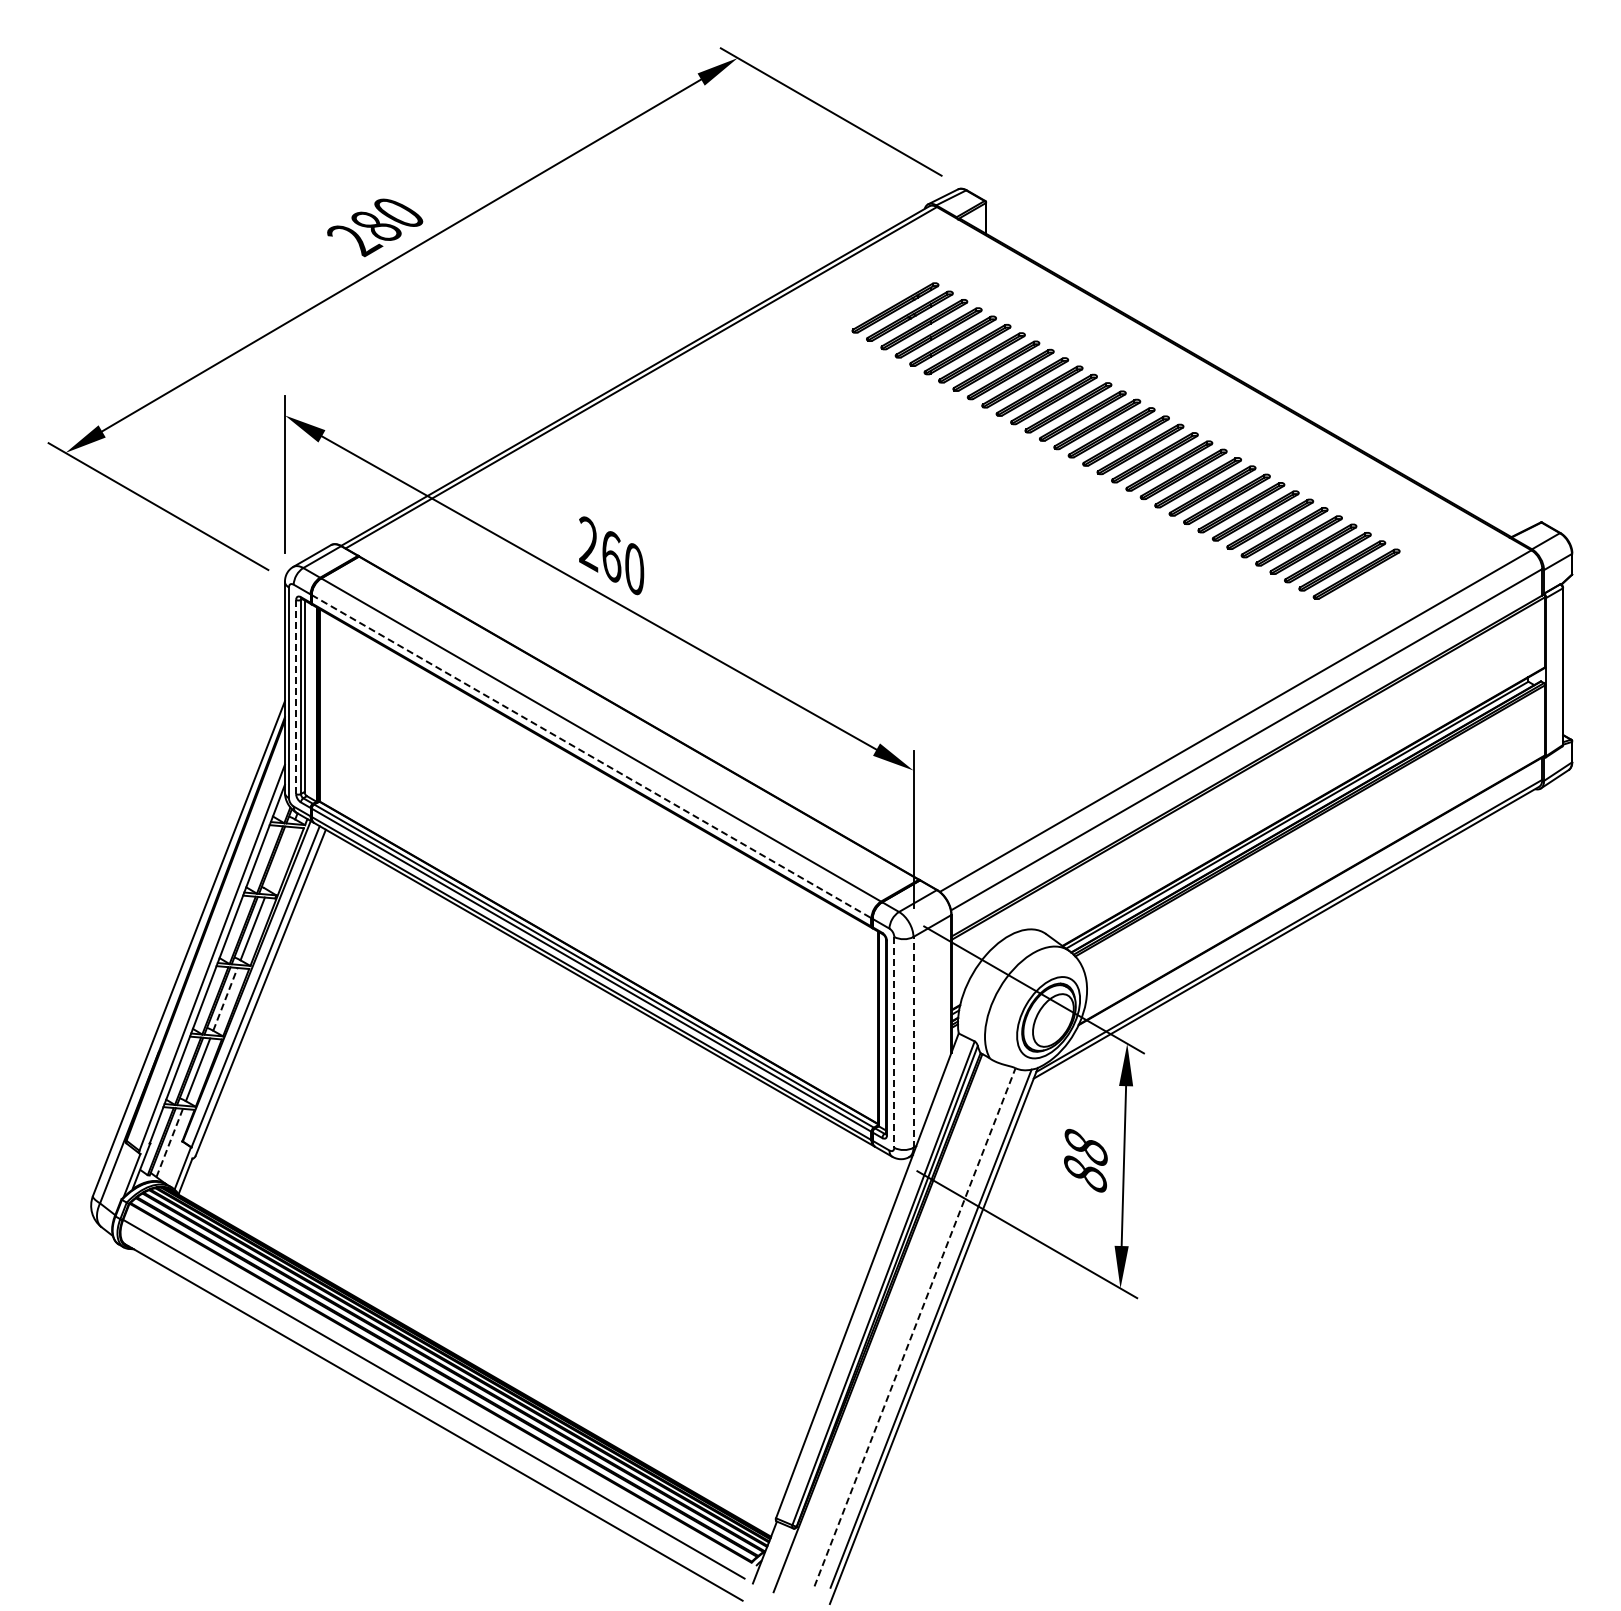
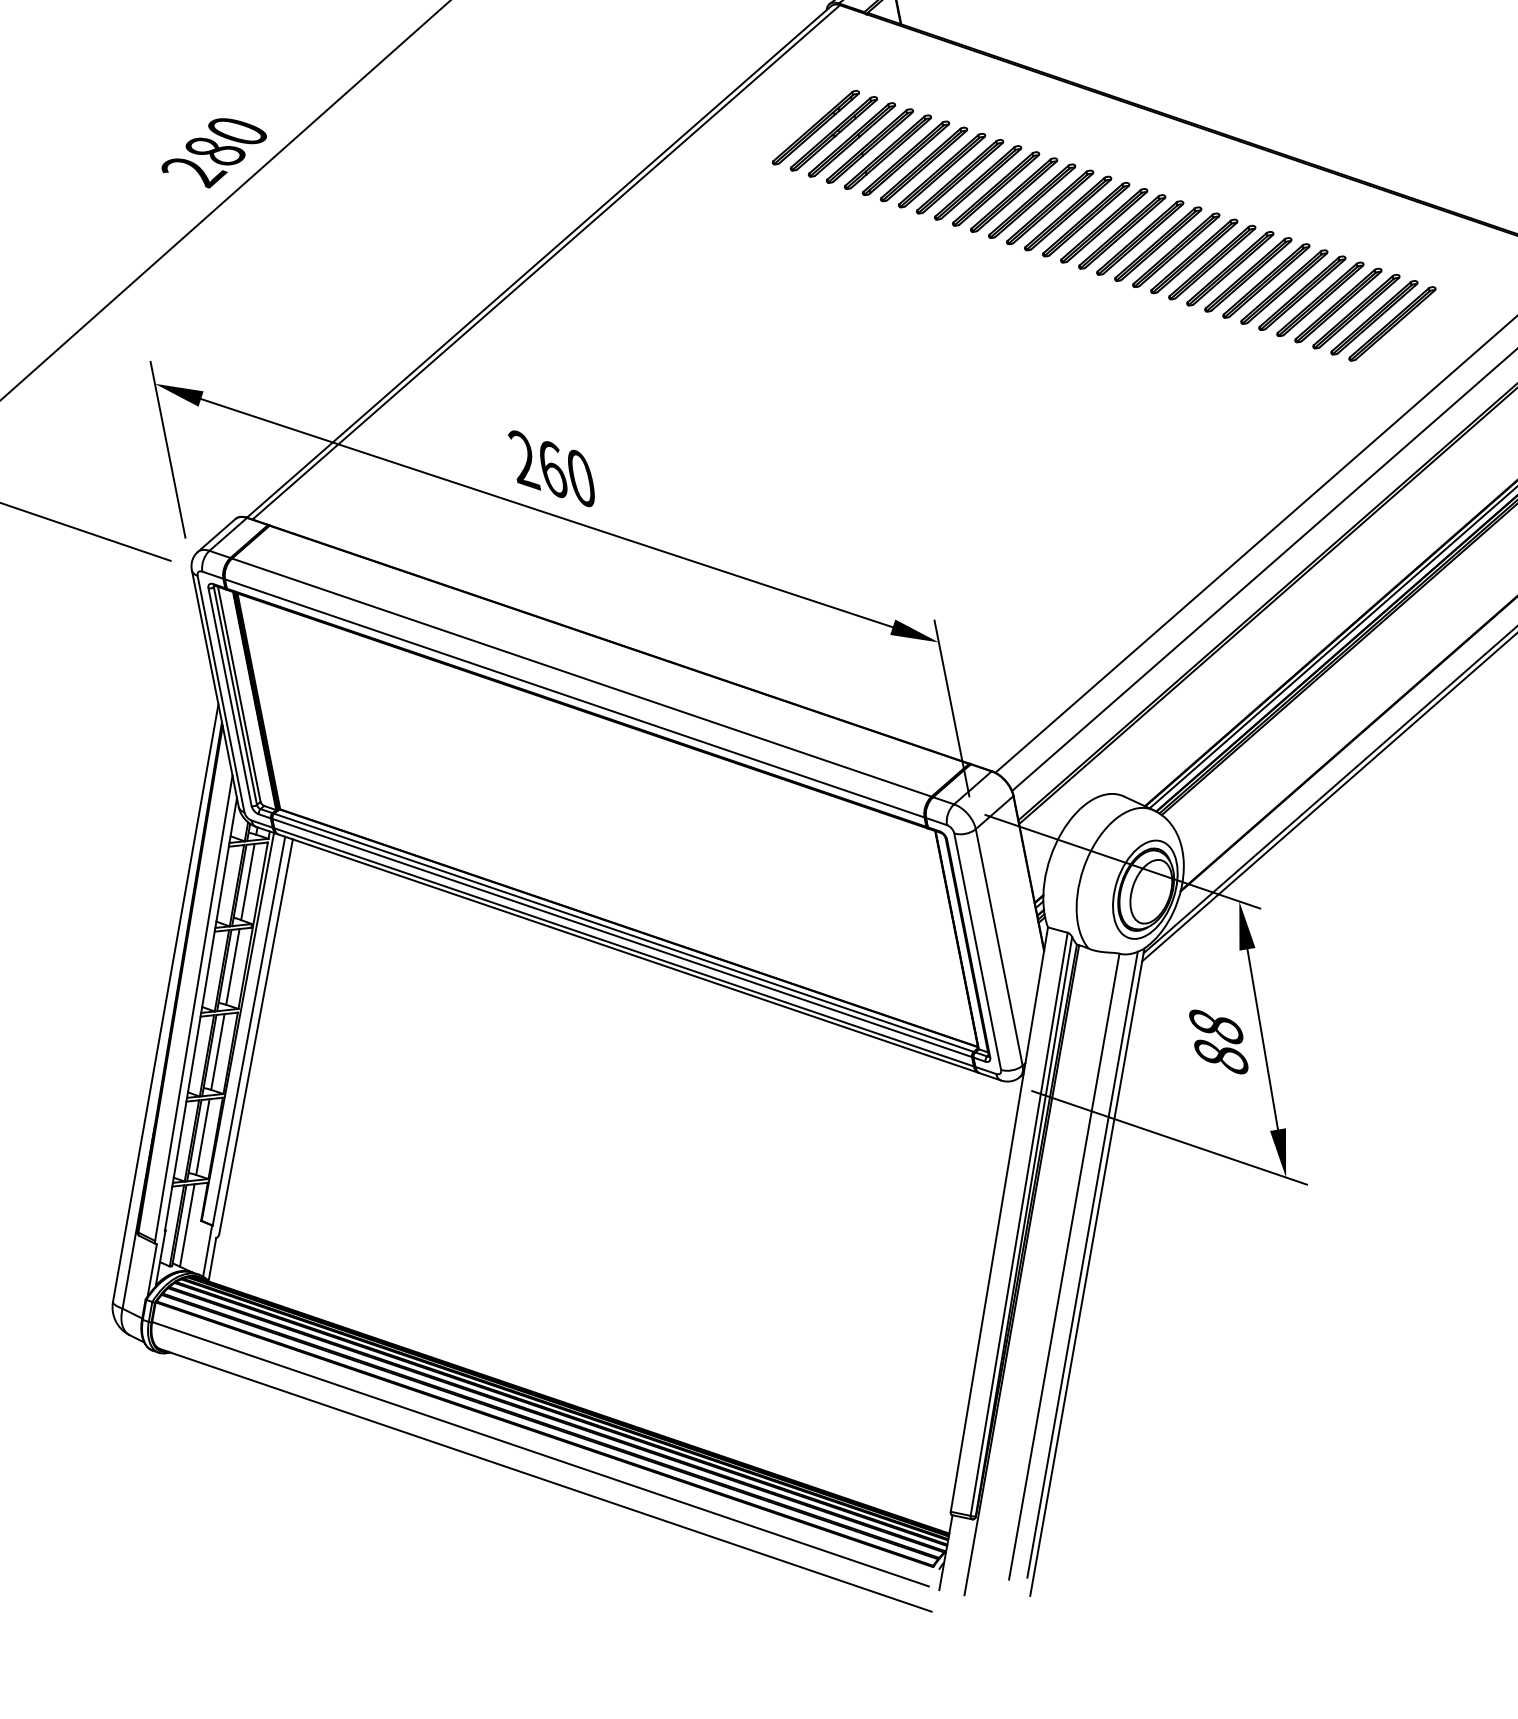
line: (296, 697) -> (230, 697), dashed -> solid
line: (592, 756) -> (575, 698), dashed -> solid
line: (279, 858) -> (247, 881), added
line: (225, 999) -> (217, 1052), dashed -> solid
line: (913, 1041) -> (999, 946), dashed -> solid
line: (894, 1042) -> (977, 951), dashed -> solid
line: (169, 1142) -> (186, 1224), dashed -> solid
line: (915, 1327) -> (1064, 1266), dashed -> solid

